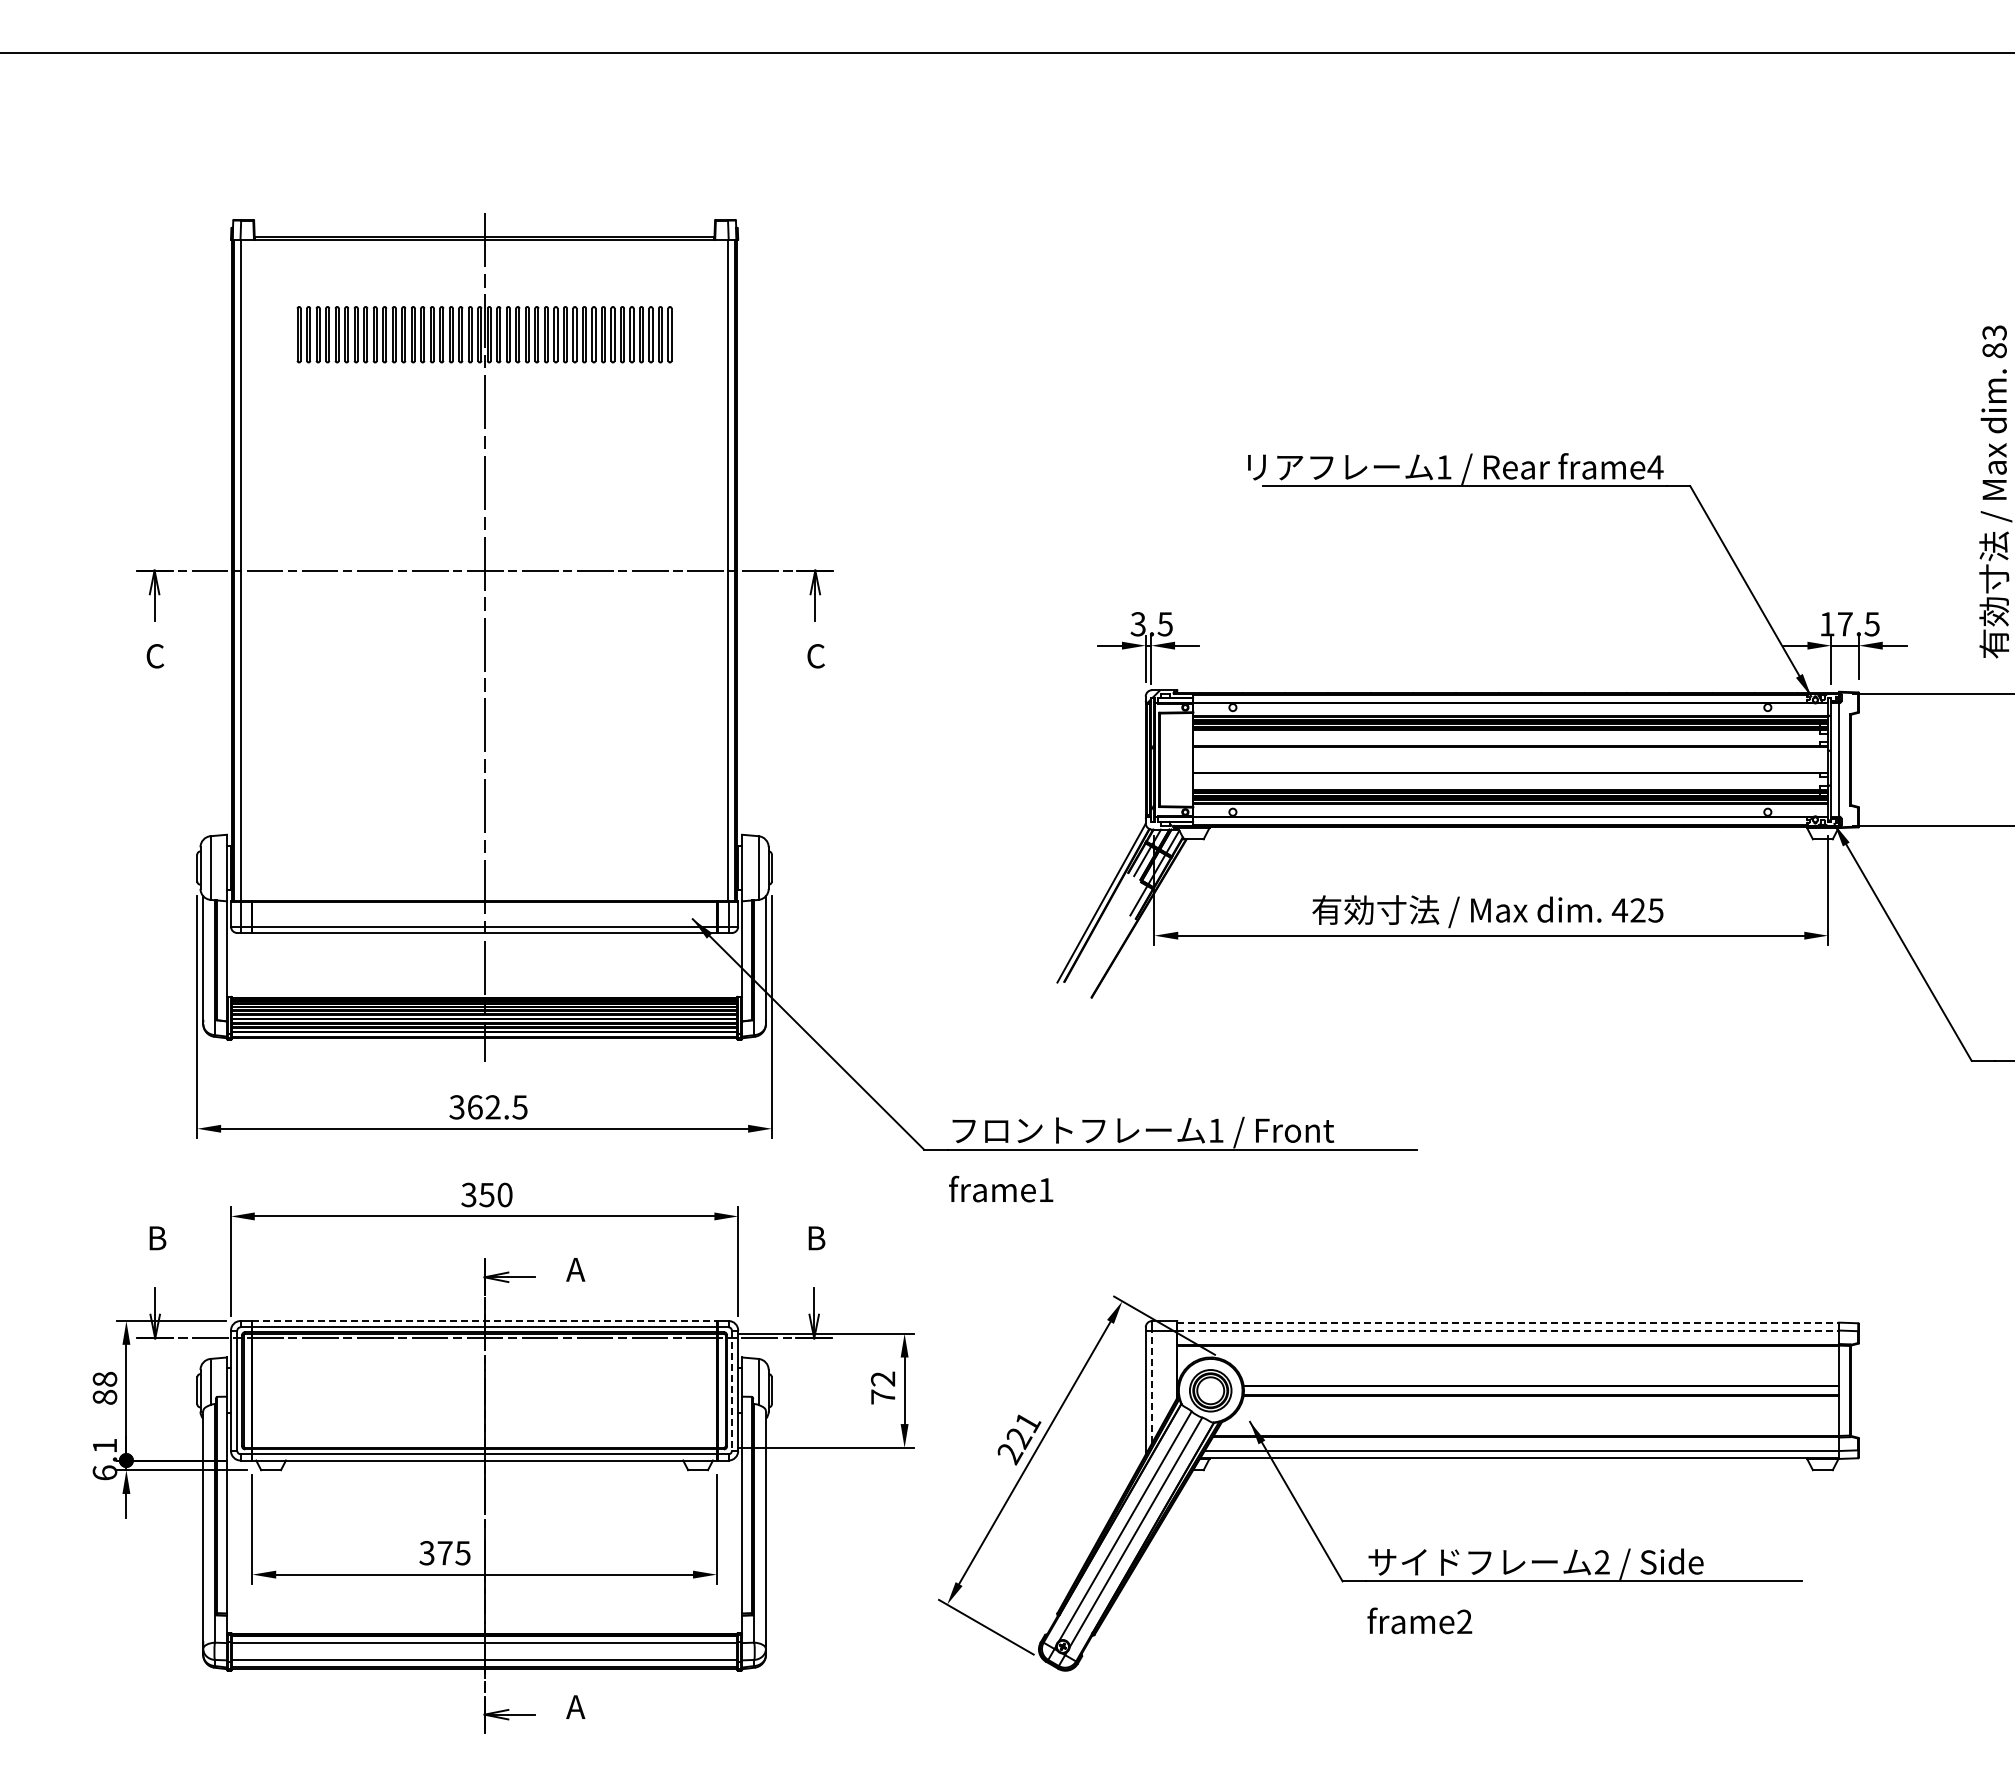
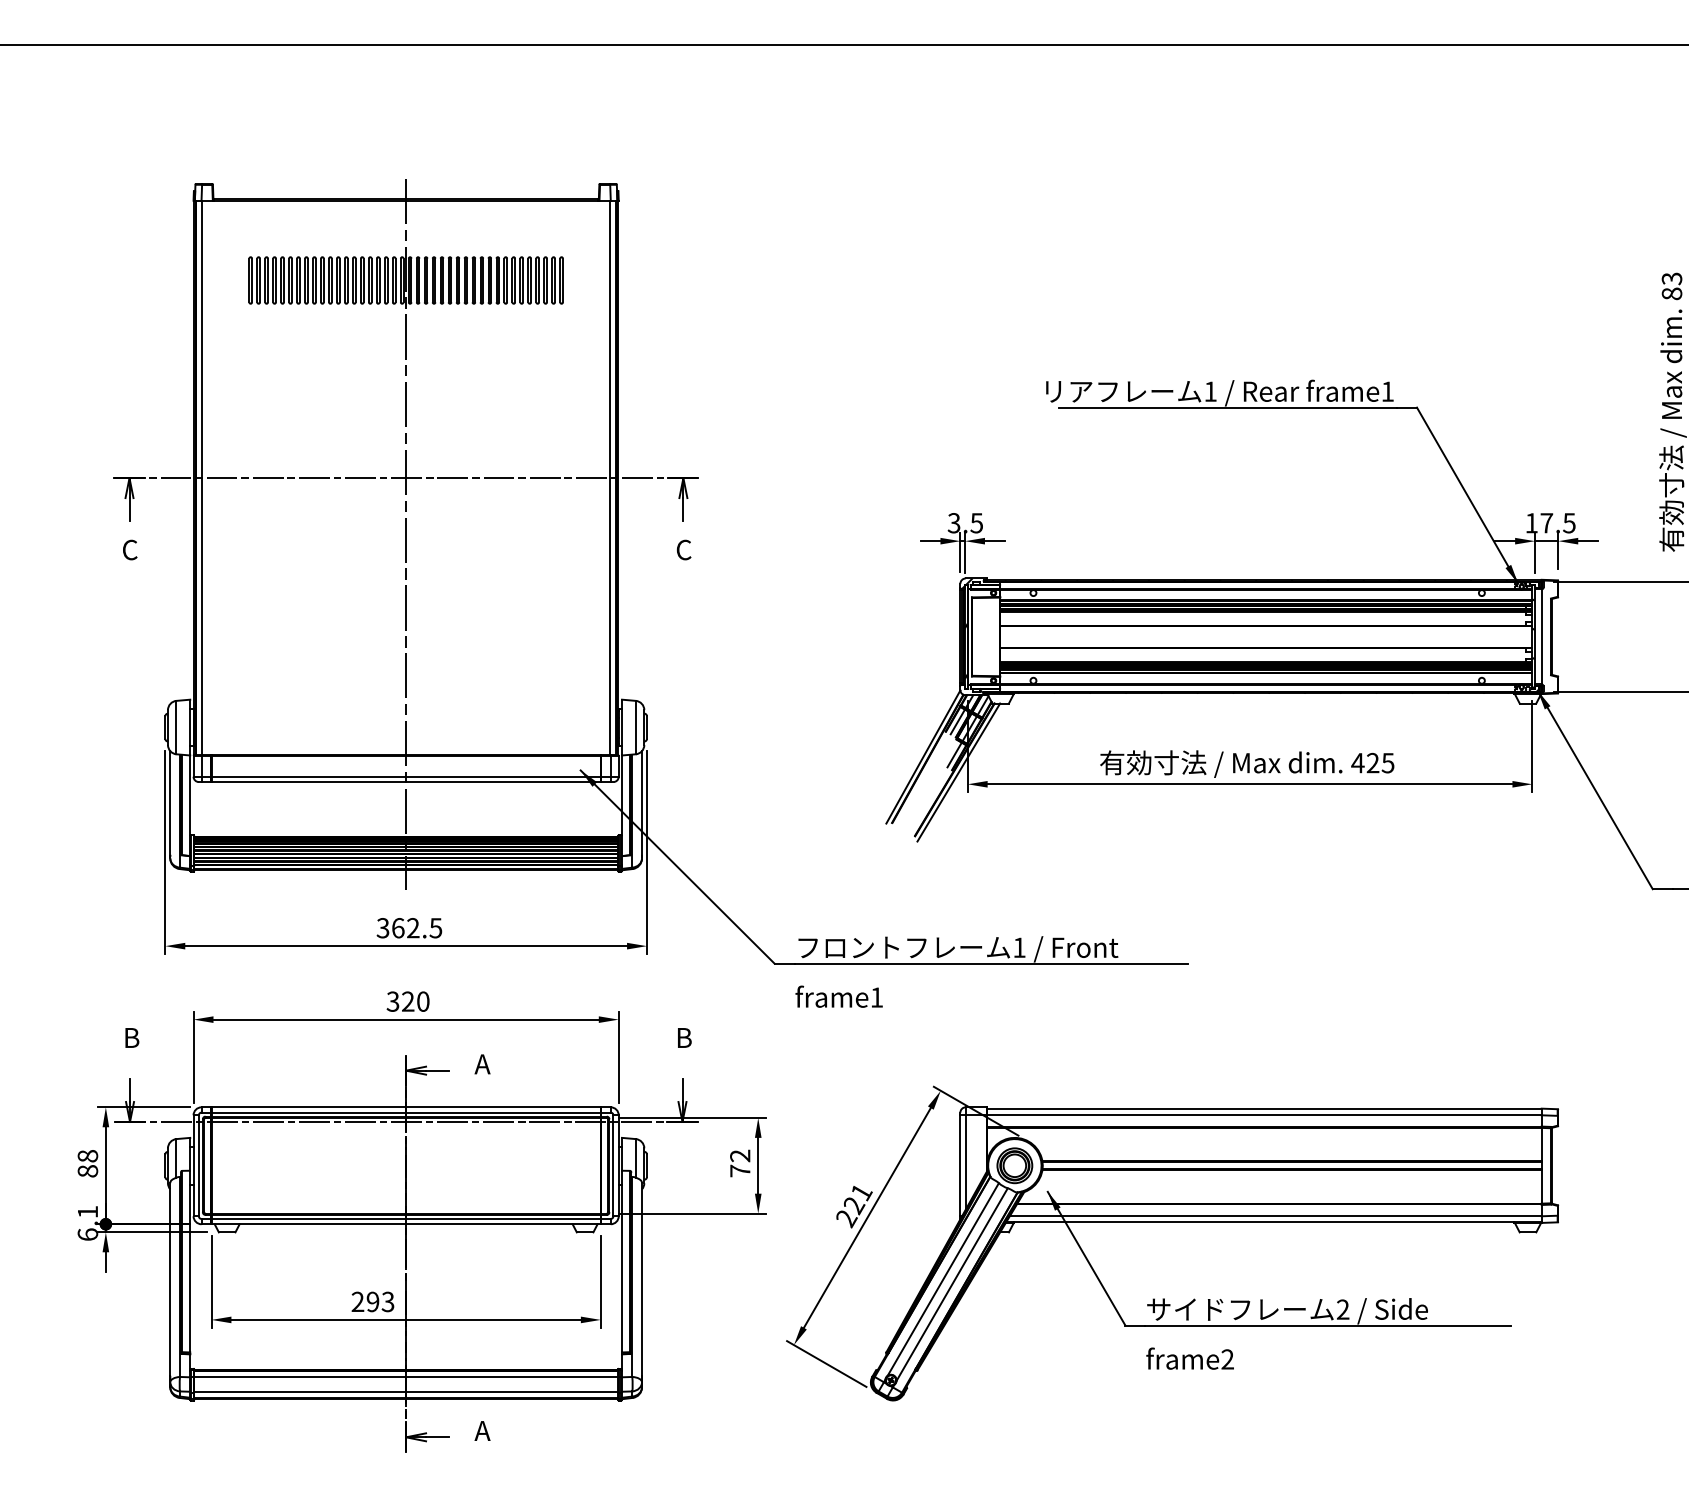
text: (1655, 467) -> (1387, 391), frame4 -> frame1
line: (1143, 921) -> (958, 772), added
text: (486, 1194) -> (407, 1001), 350 -> 320
line: (485, 1321) -> (406, 1107), dashed -> solid
line: (1508, 1323) -> (1264, 1109), dashed -> solid
line: (1508, 1330) -> (1264, 1115), dashed -> solid
line: (1152, 1386) -> (966, 1162), dashed -> solid
line: (731, 1391) -> (613, 1166), dashed -> solid
text: (444, 1553) -> (372, 1302), 375 -> 293

